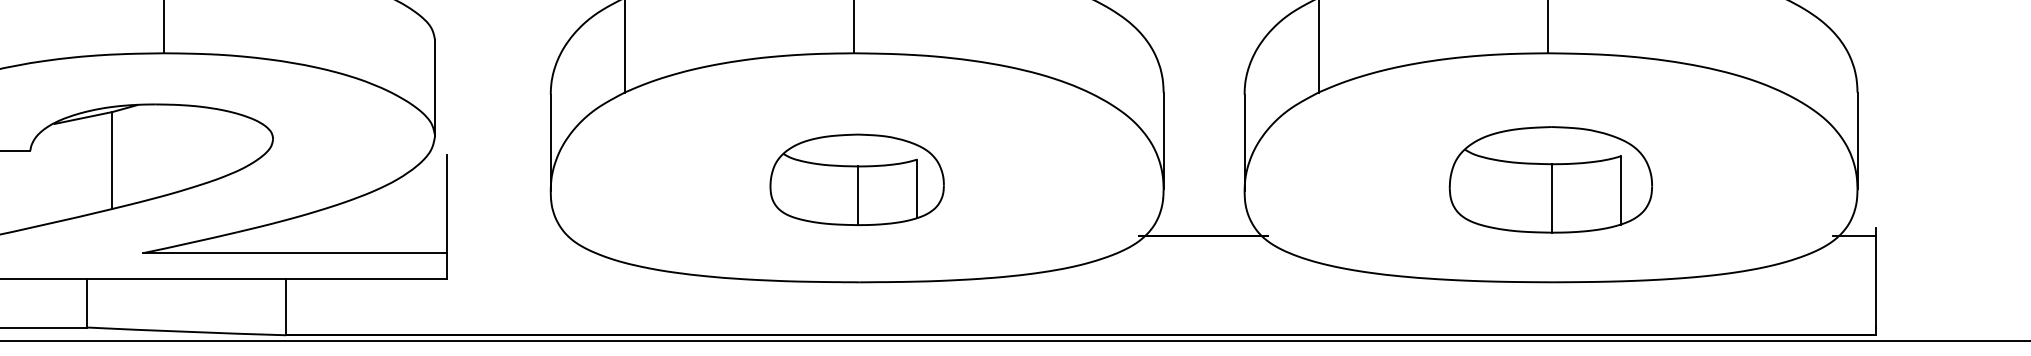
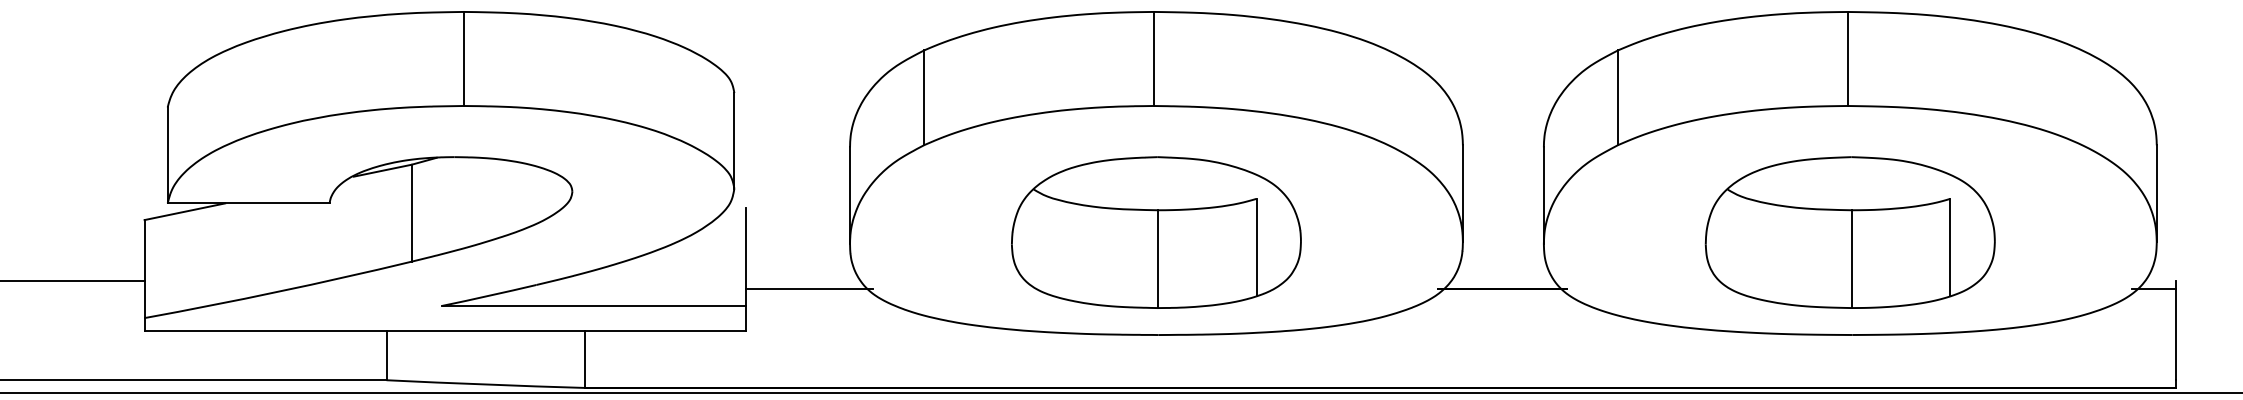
part: (857, 179) -> (1156, 232), size x1.67
part: (1550, 179) -> (1849, 232), size x1.43
line: (510, 235) -> (809, 288), added

